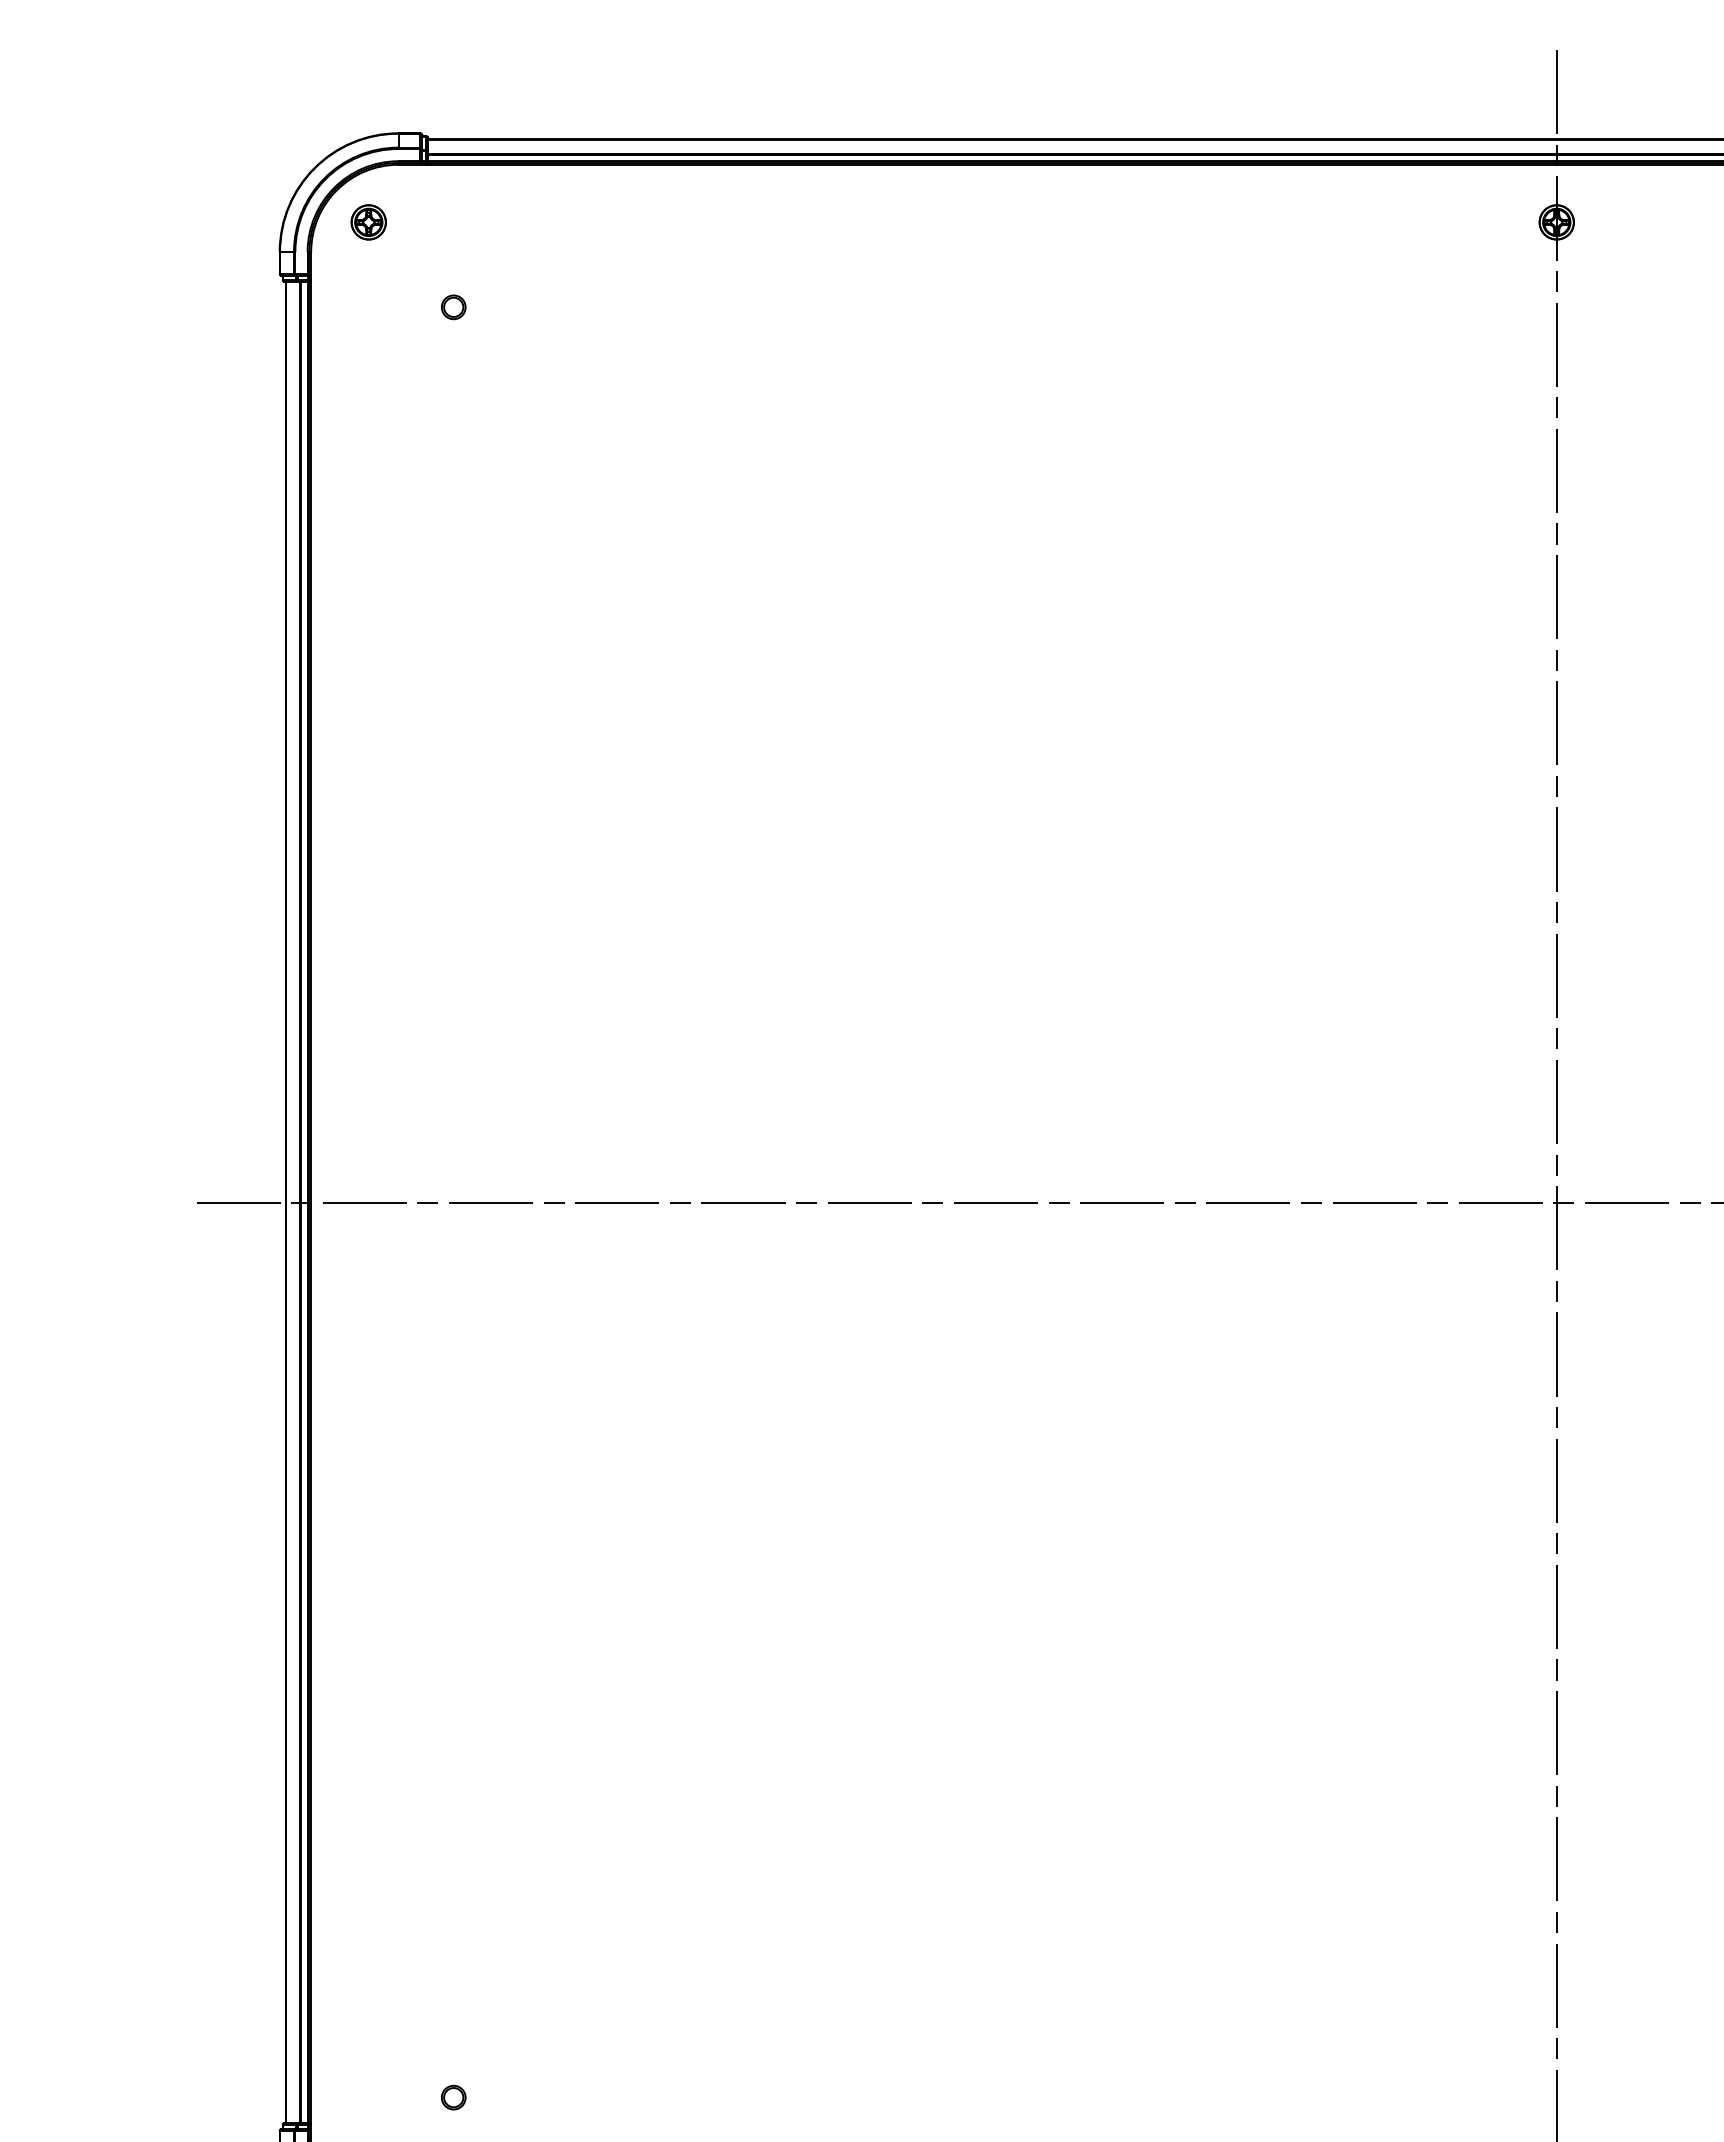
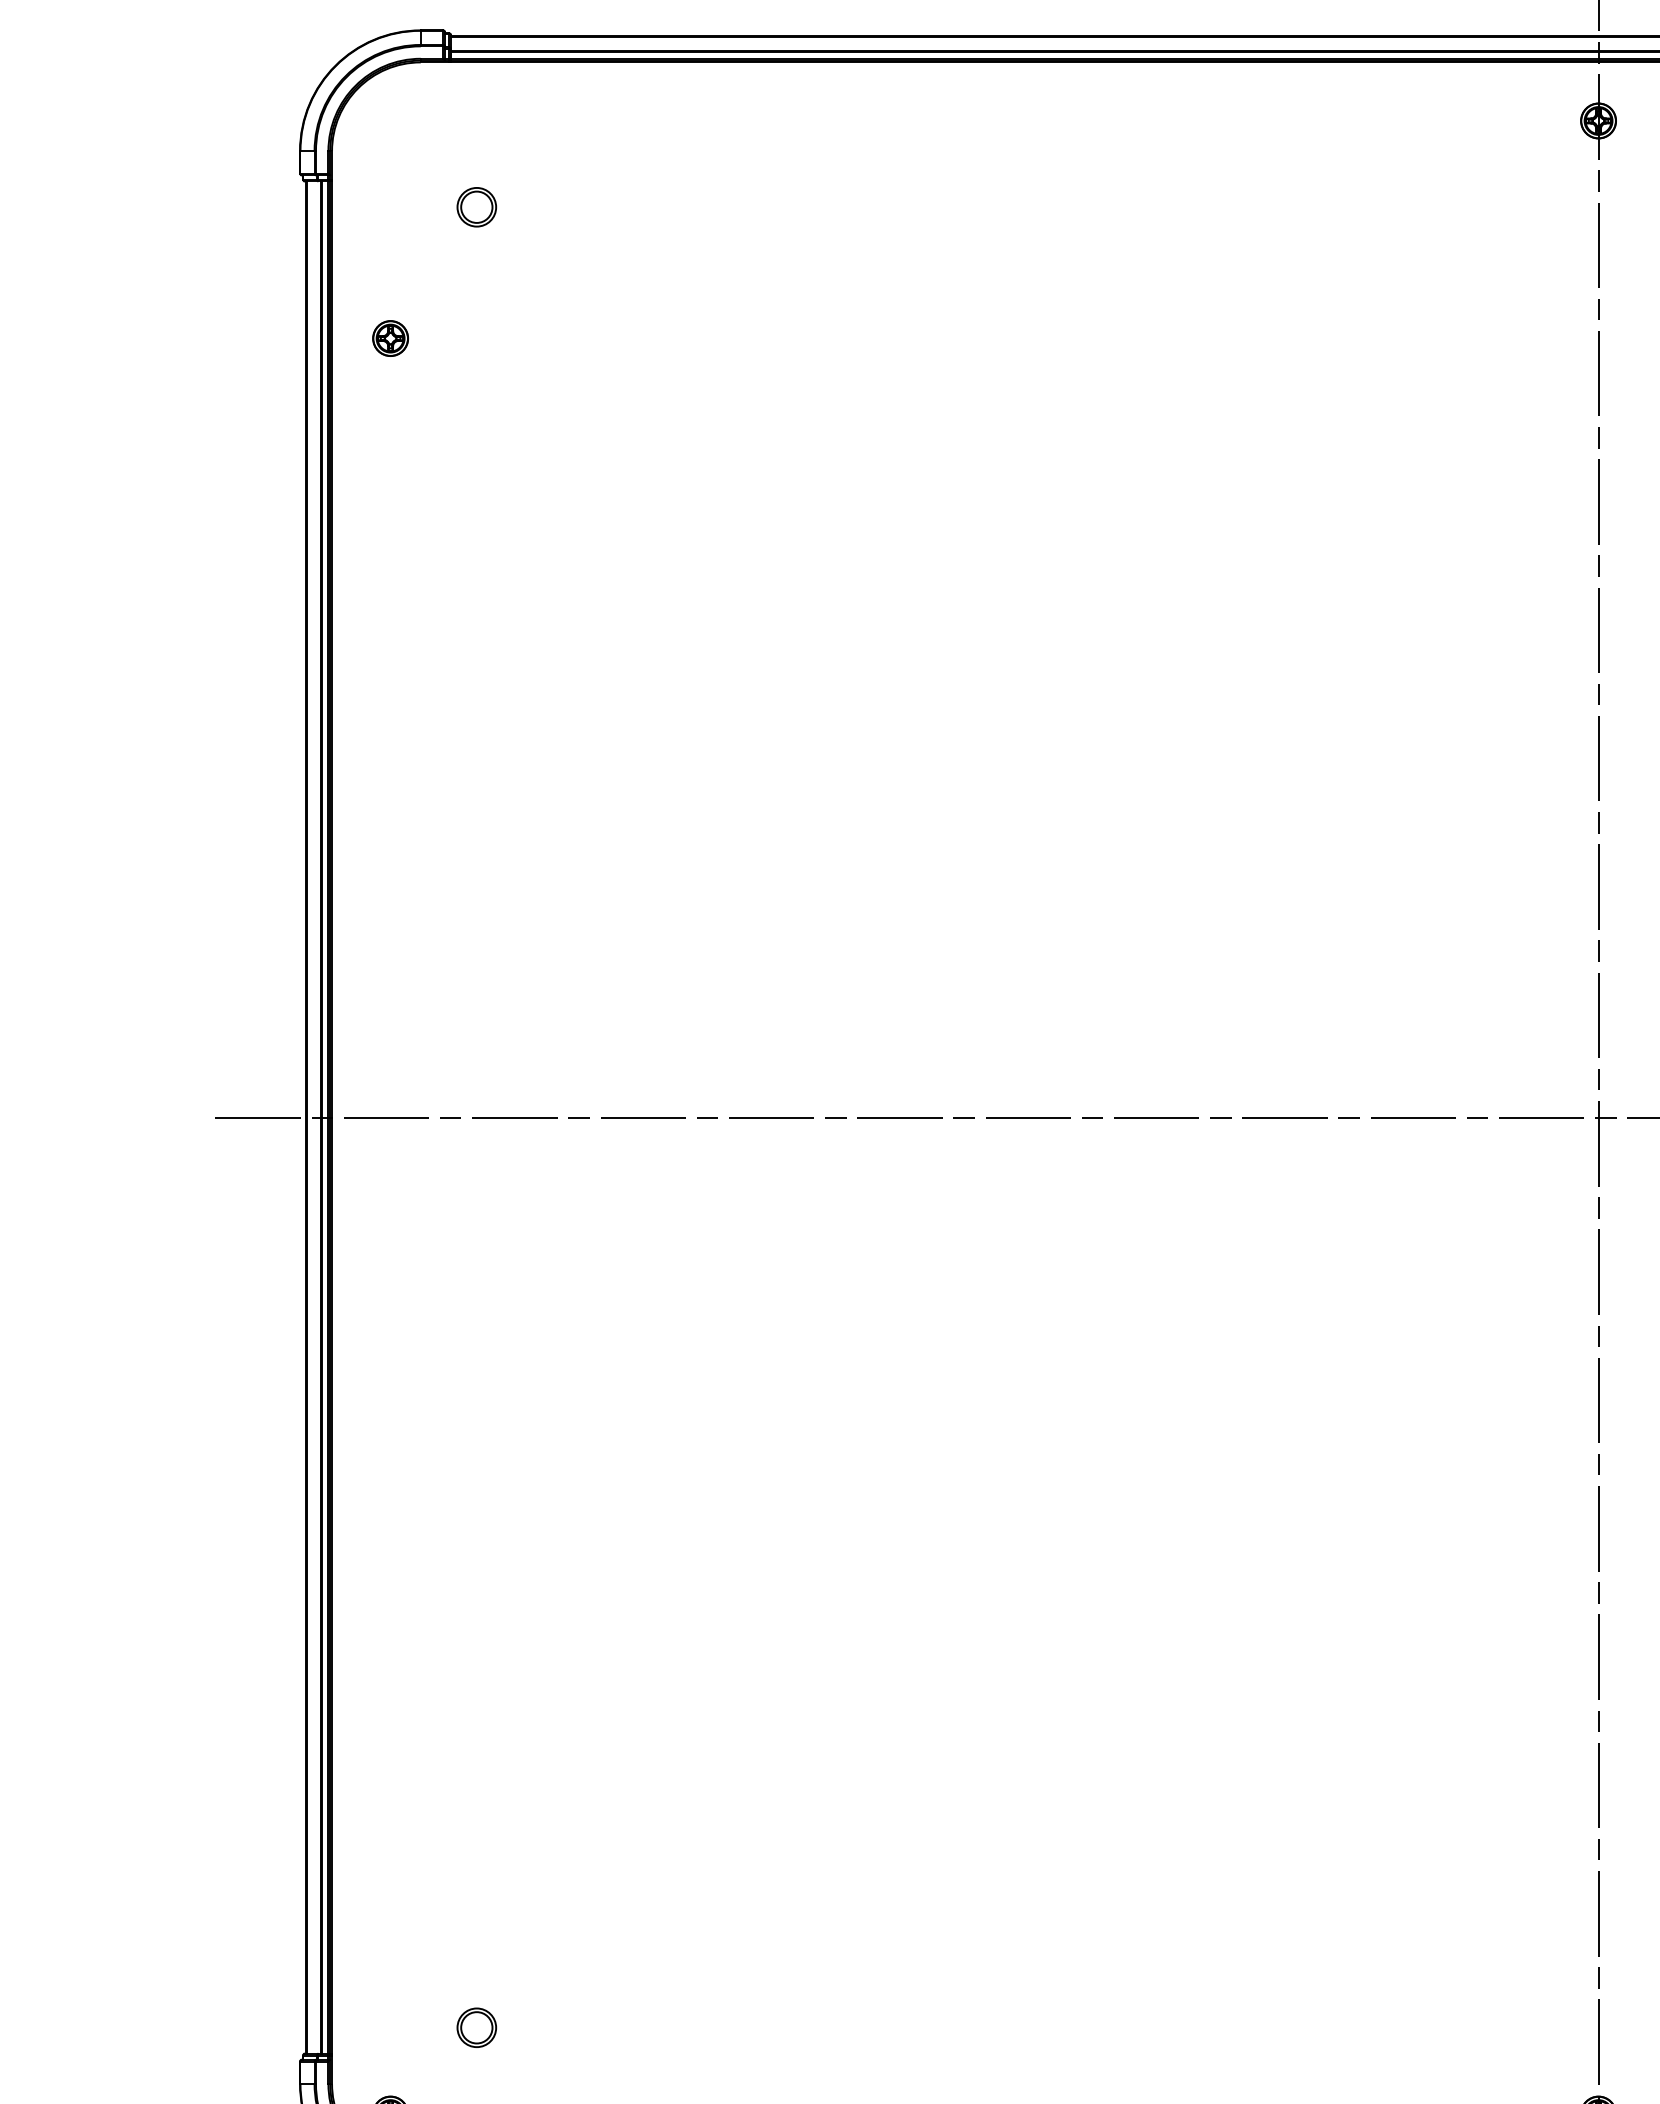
part: (368, 222) -> (390, 338), moved
part: (453, 307) -> (476, 207), size x1.6
part: (453, 2097) -> (476, 2027), size x1.6

